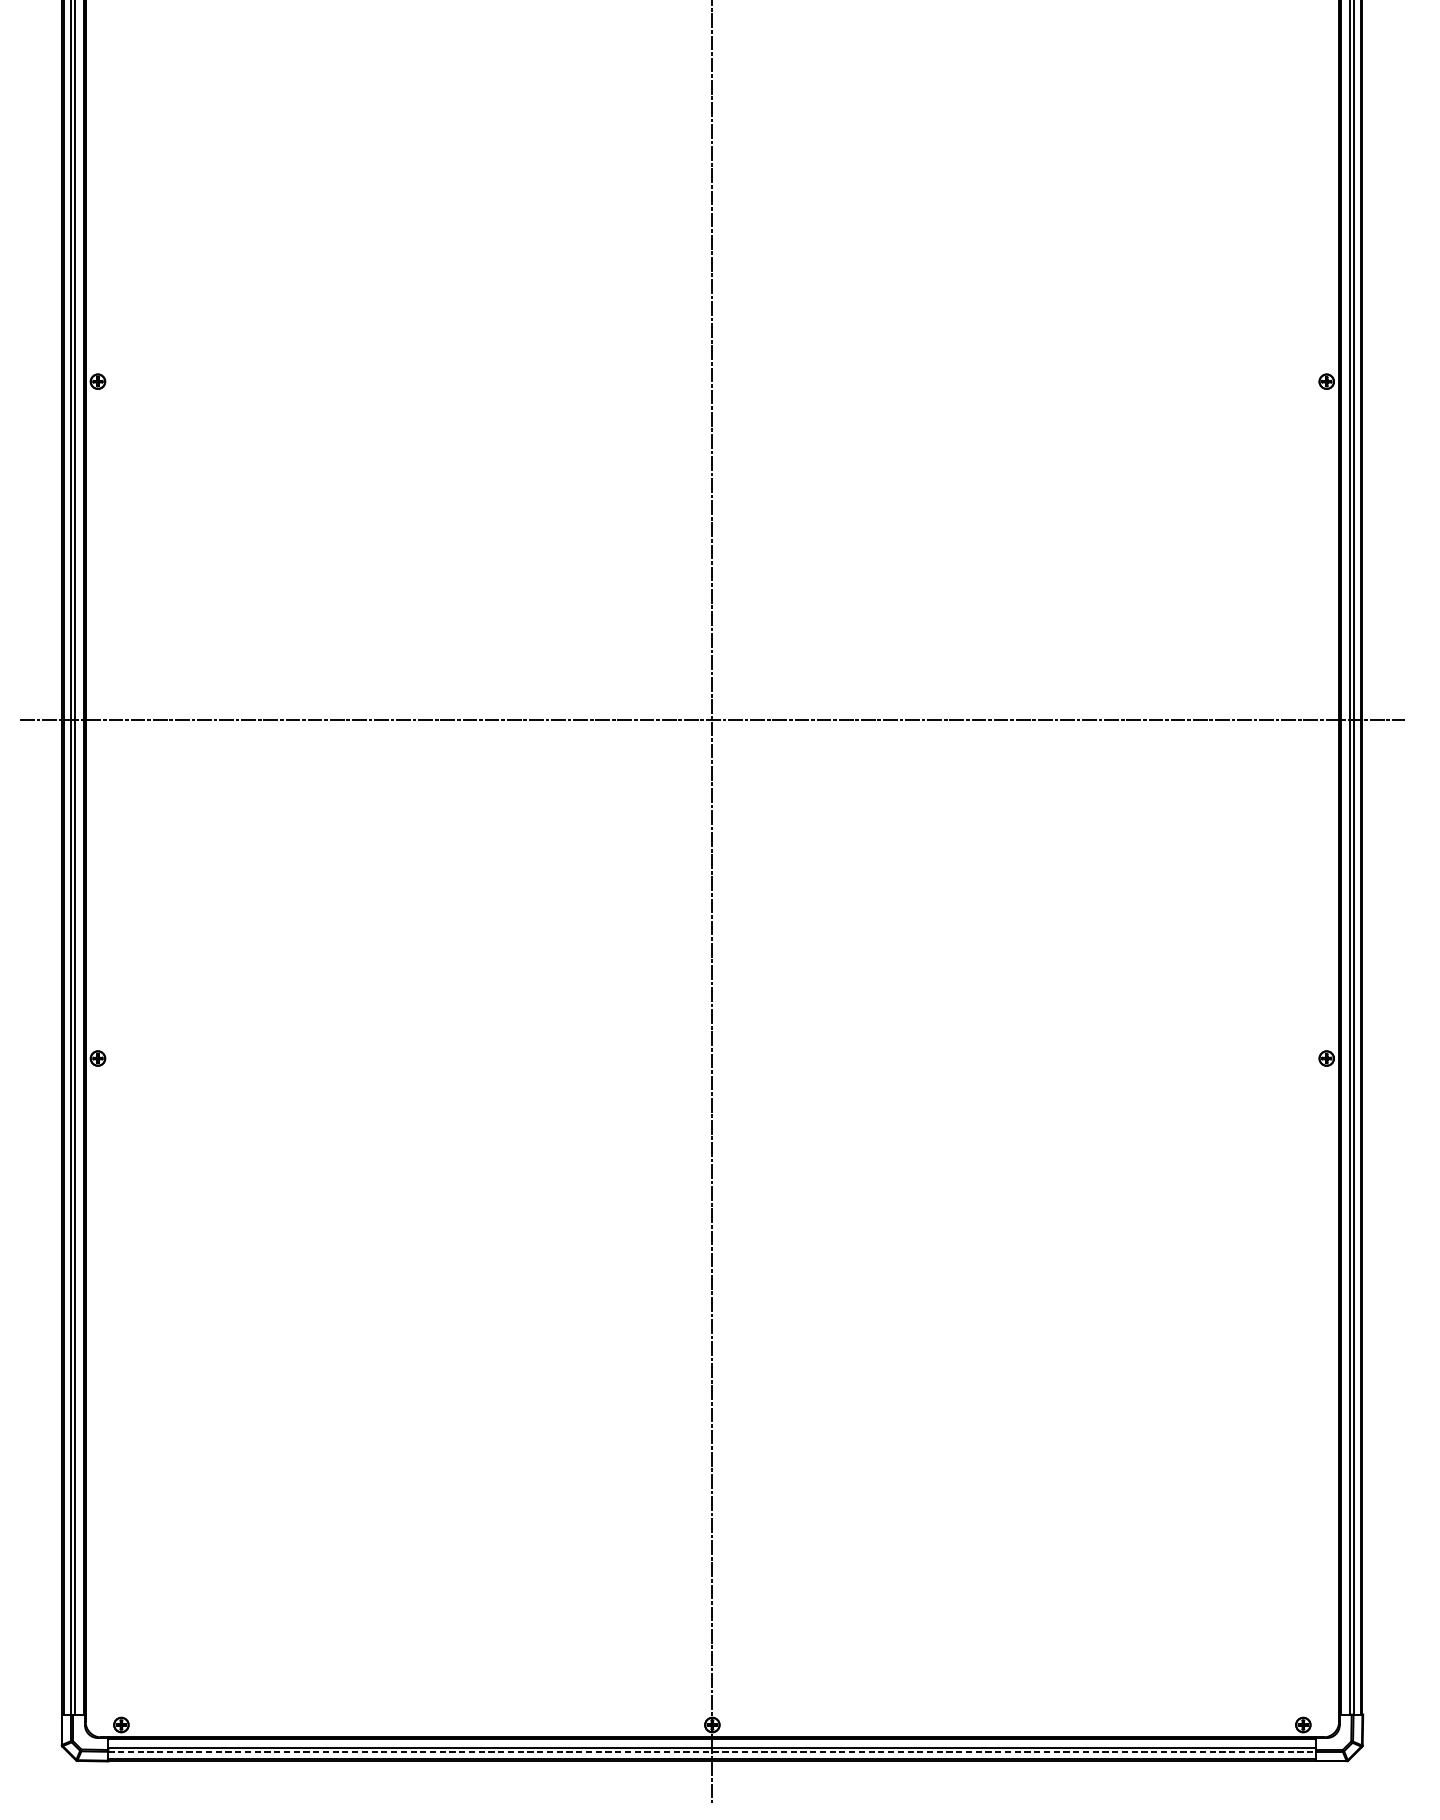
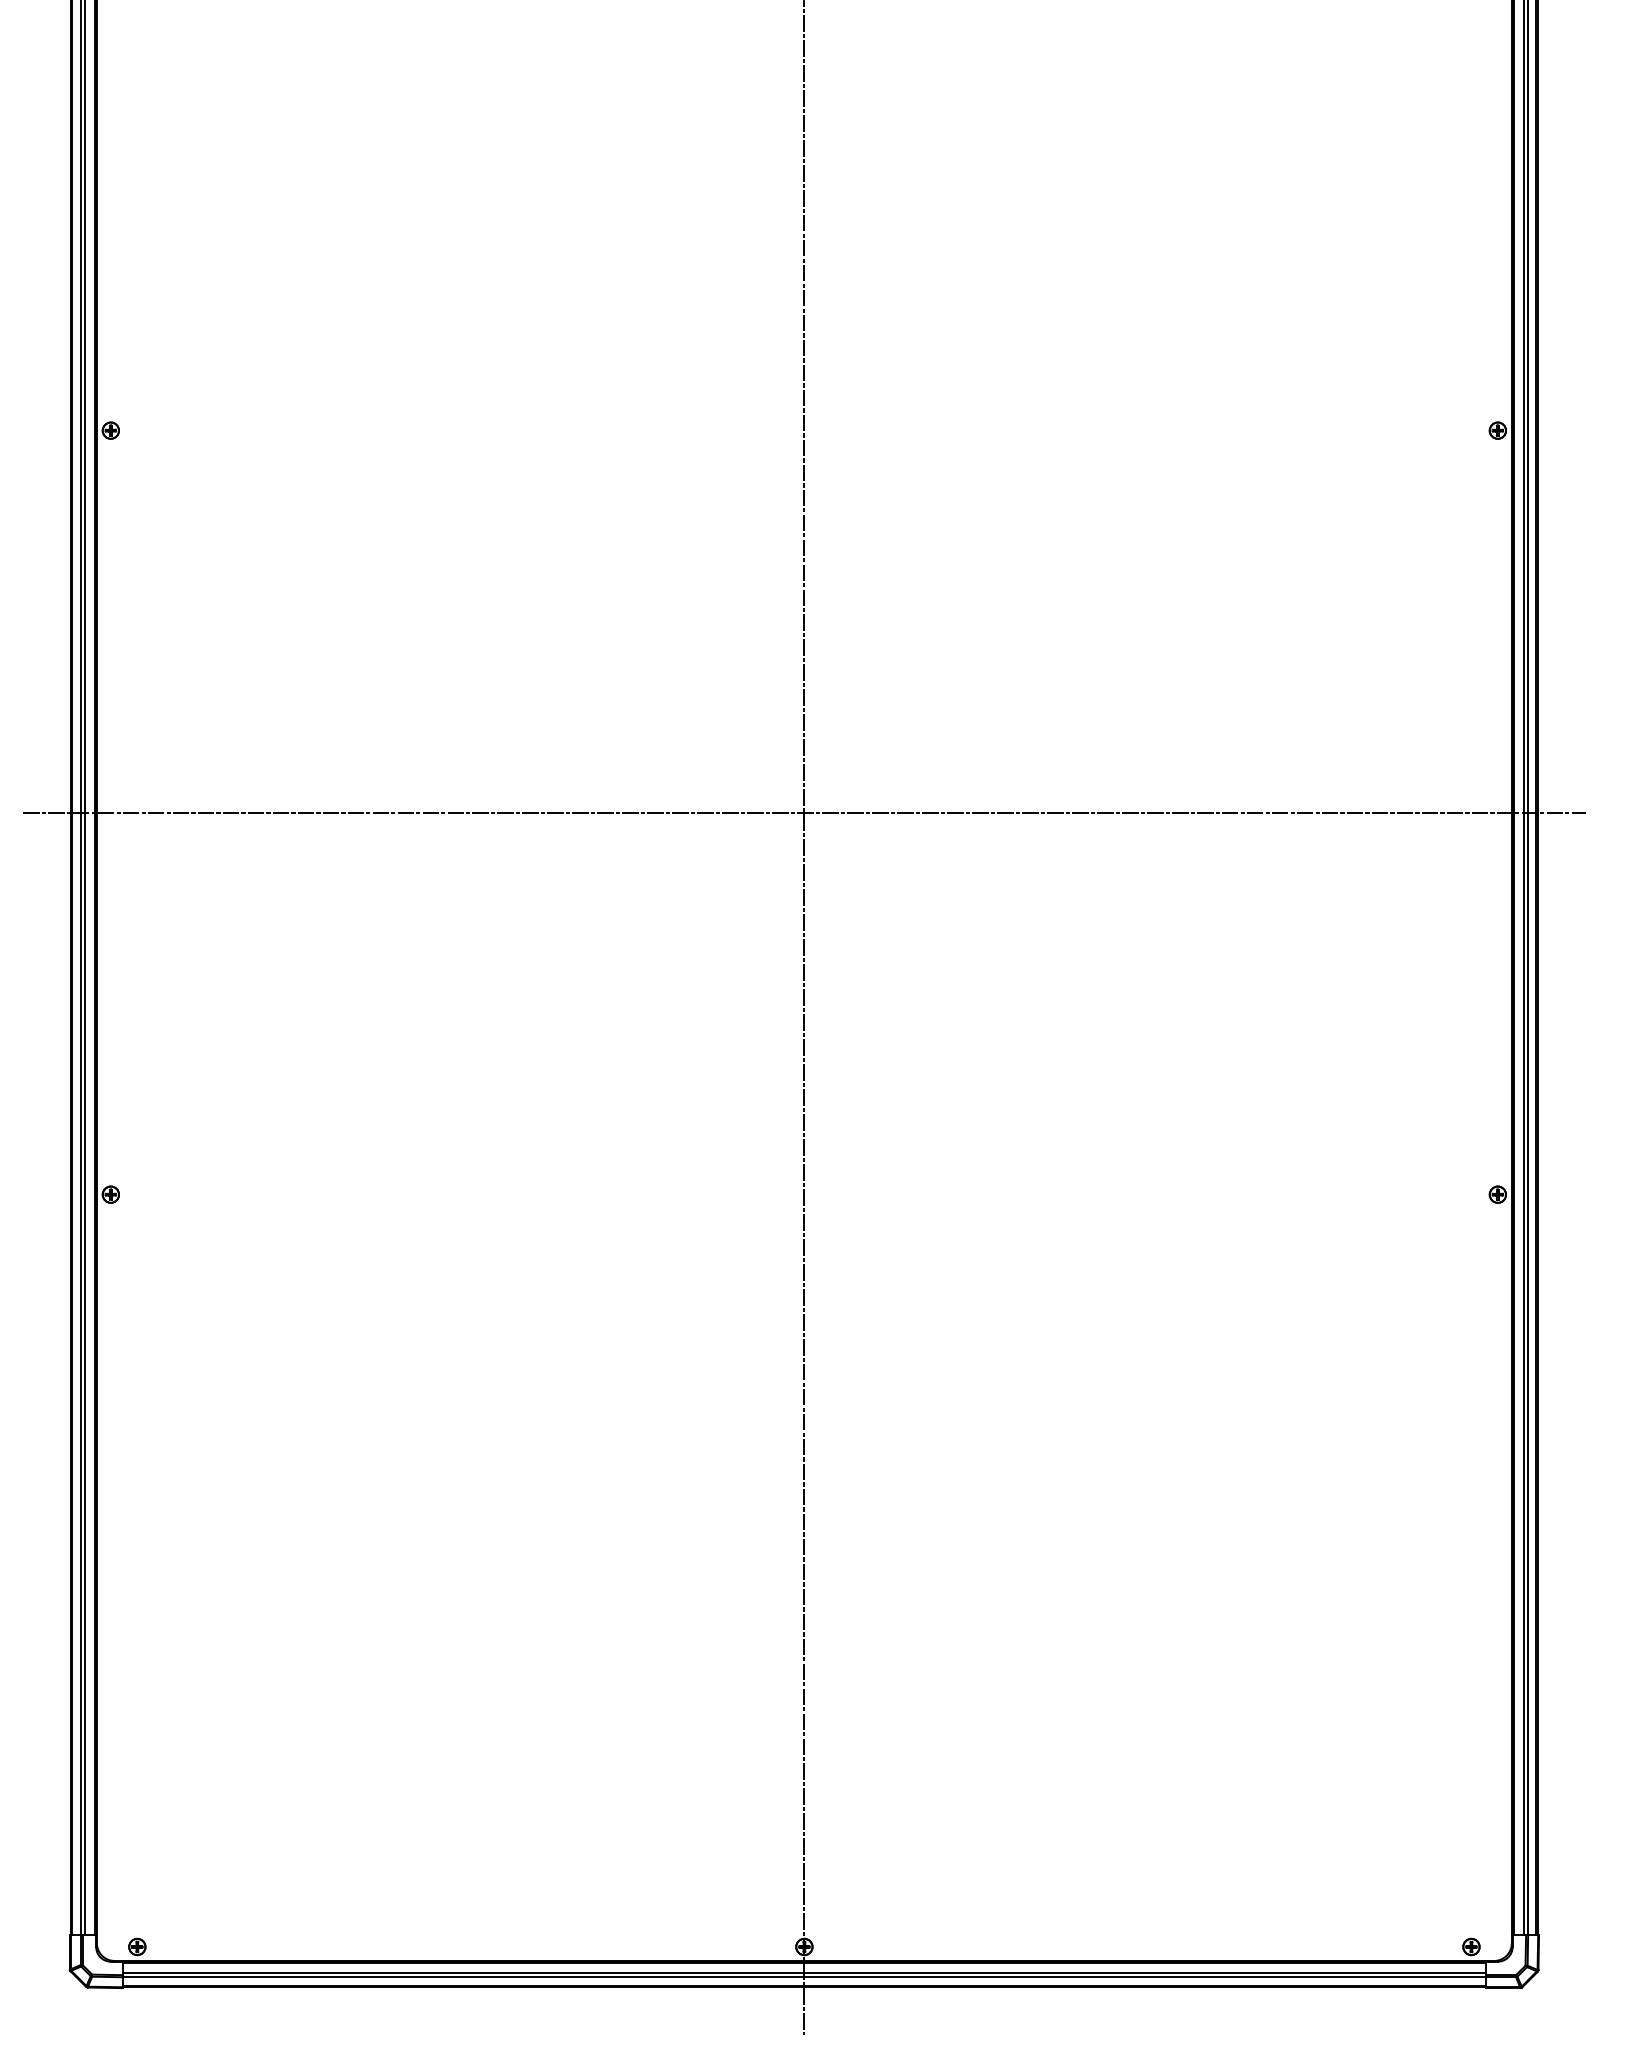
line: (712, 1752) -> (804, 1977), dashed -> solid

